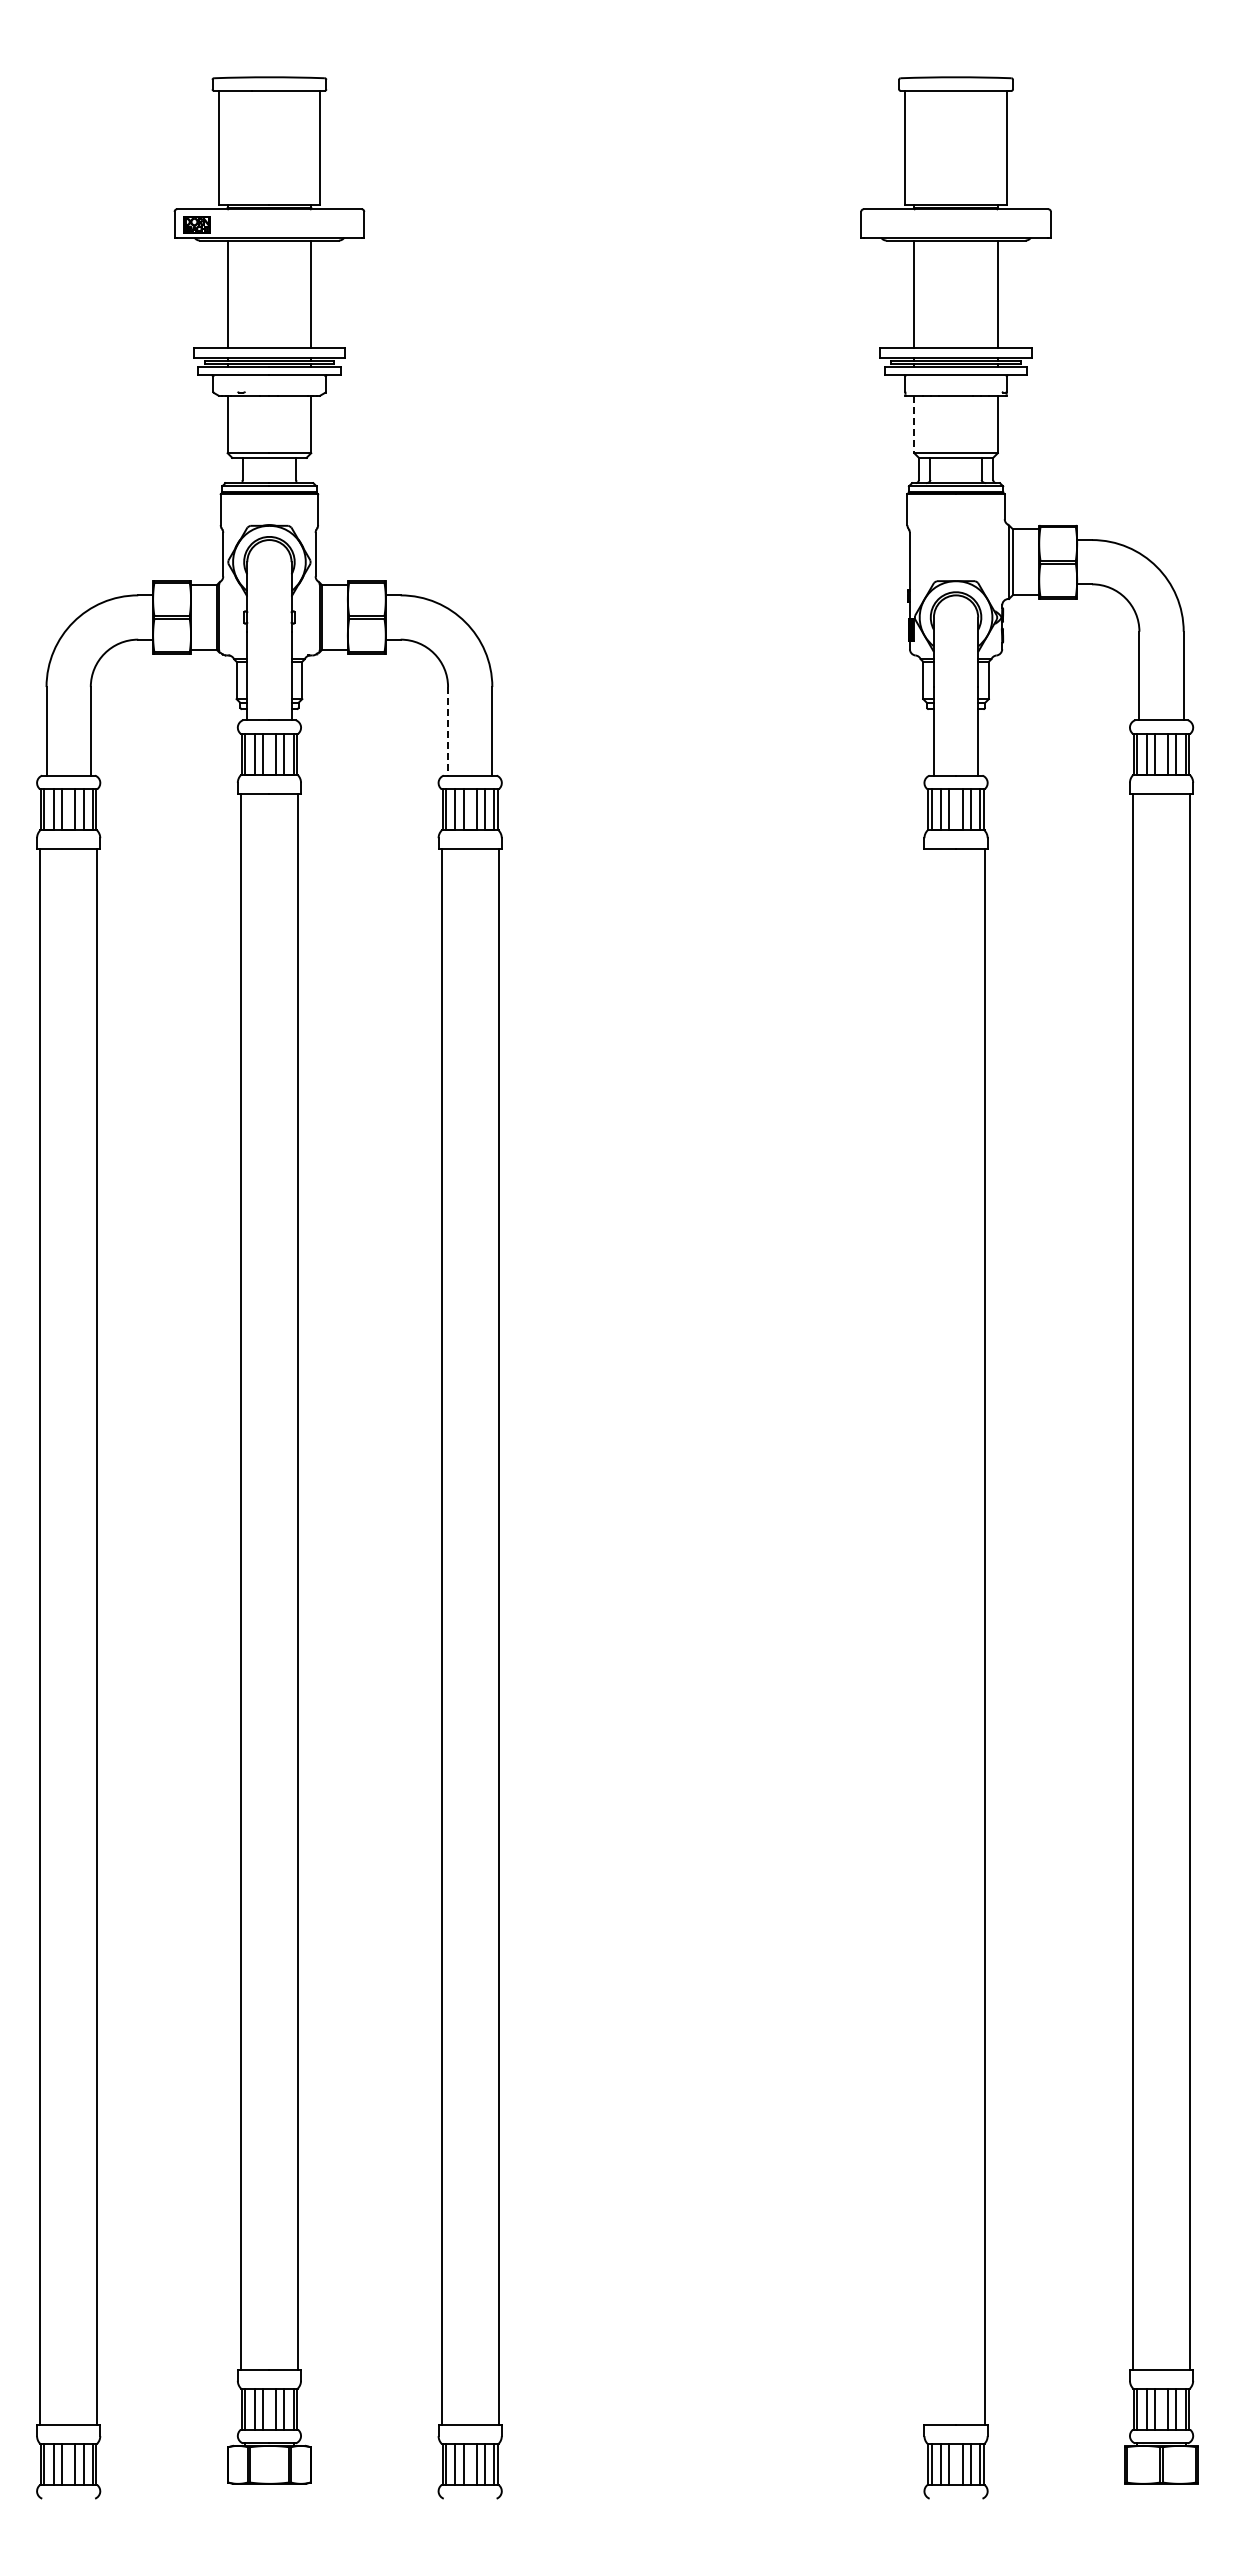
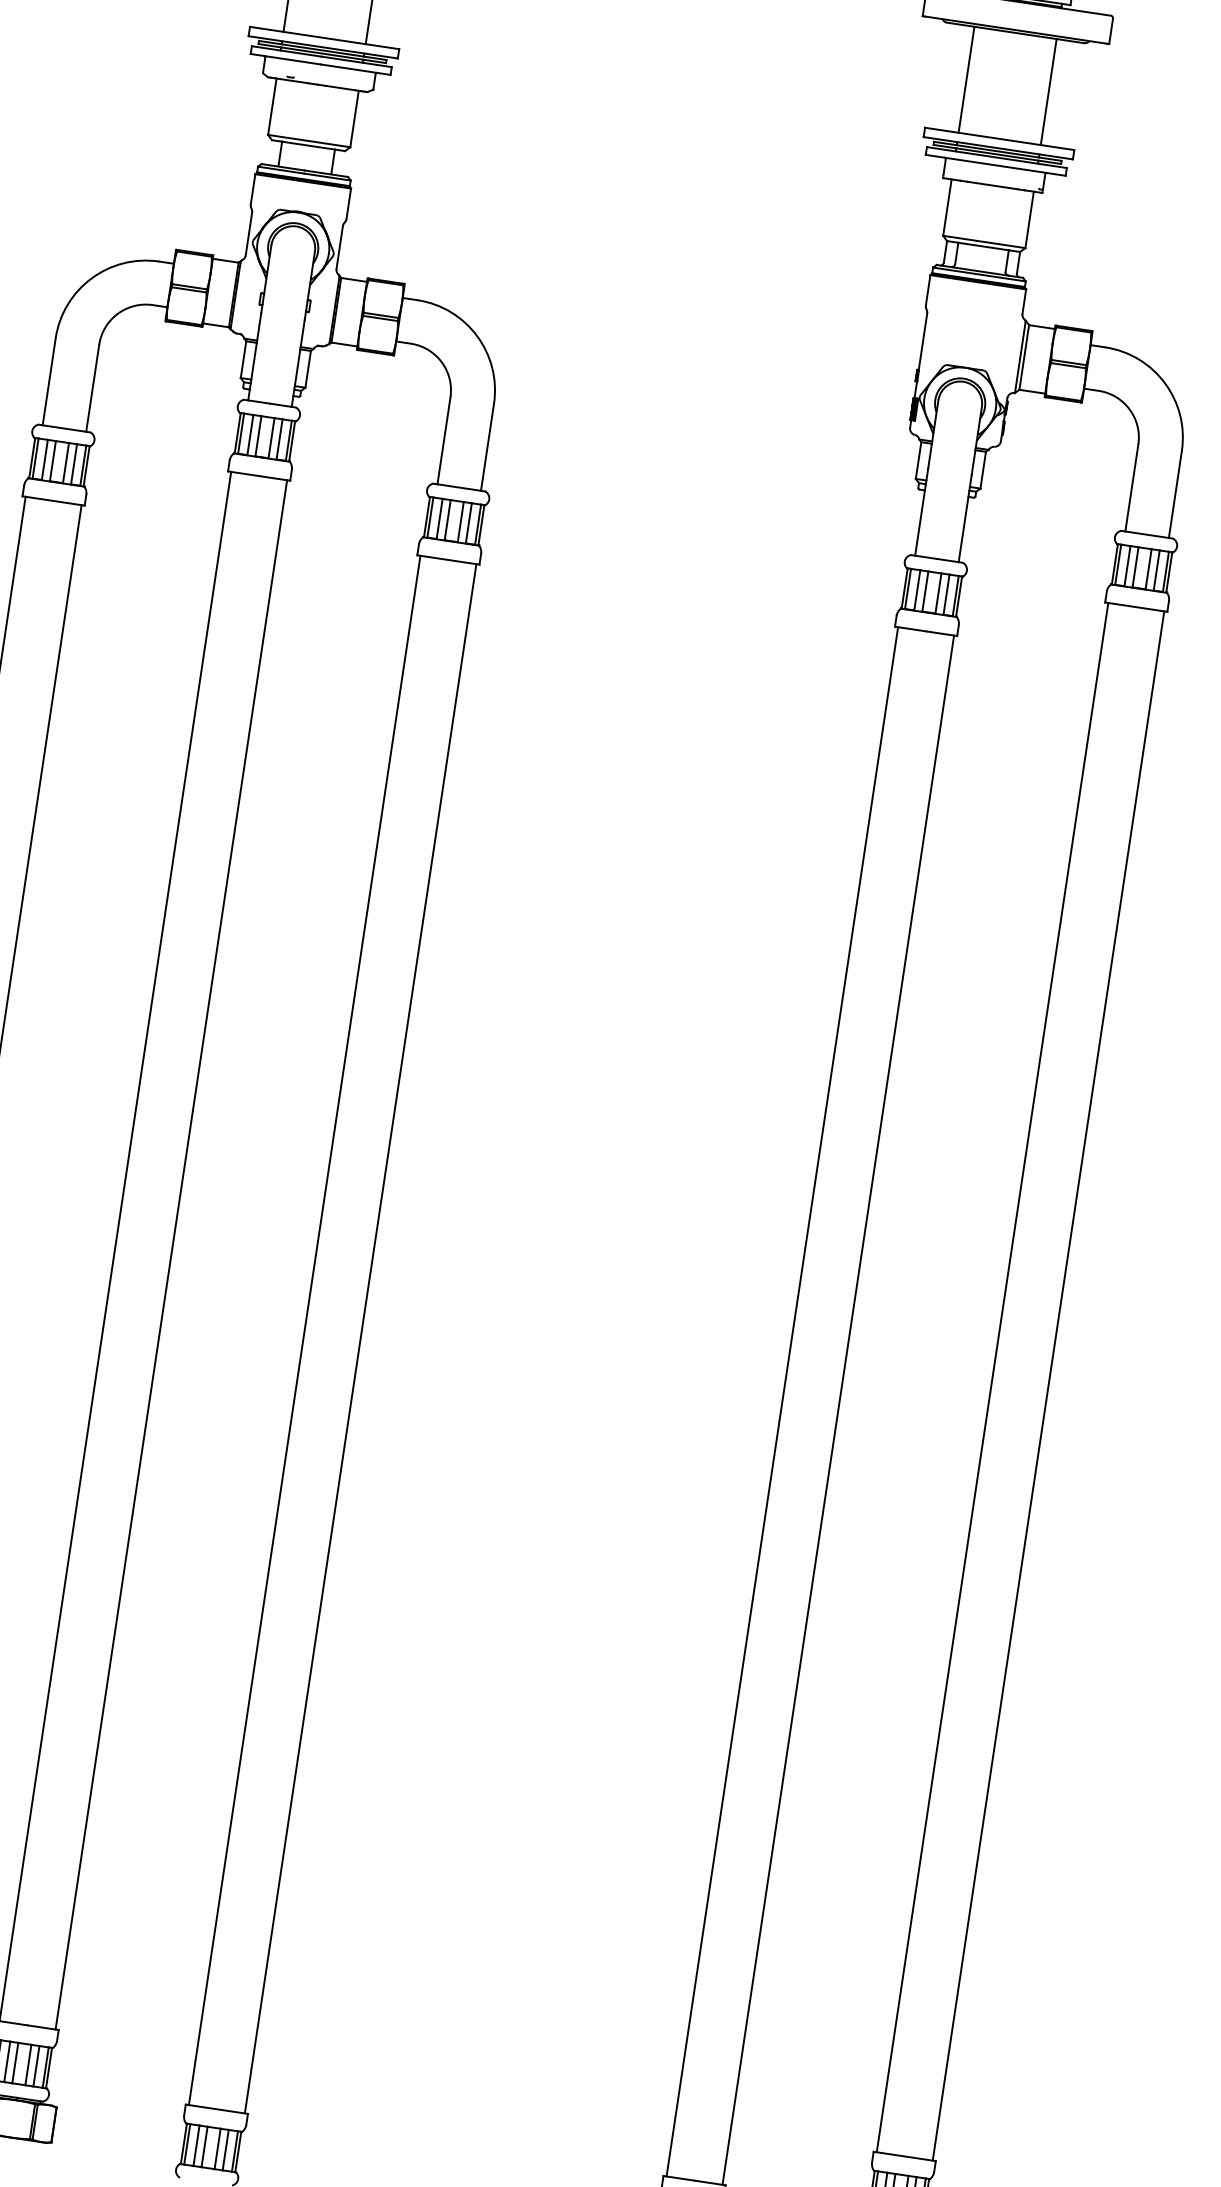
line: (914, 424) -> (947, 207), dashed -> solid
line: (448, 731) -> (444, 441), dashed -> solid
line: (927, 1637) -> (782, 1402), added

